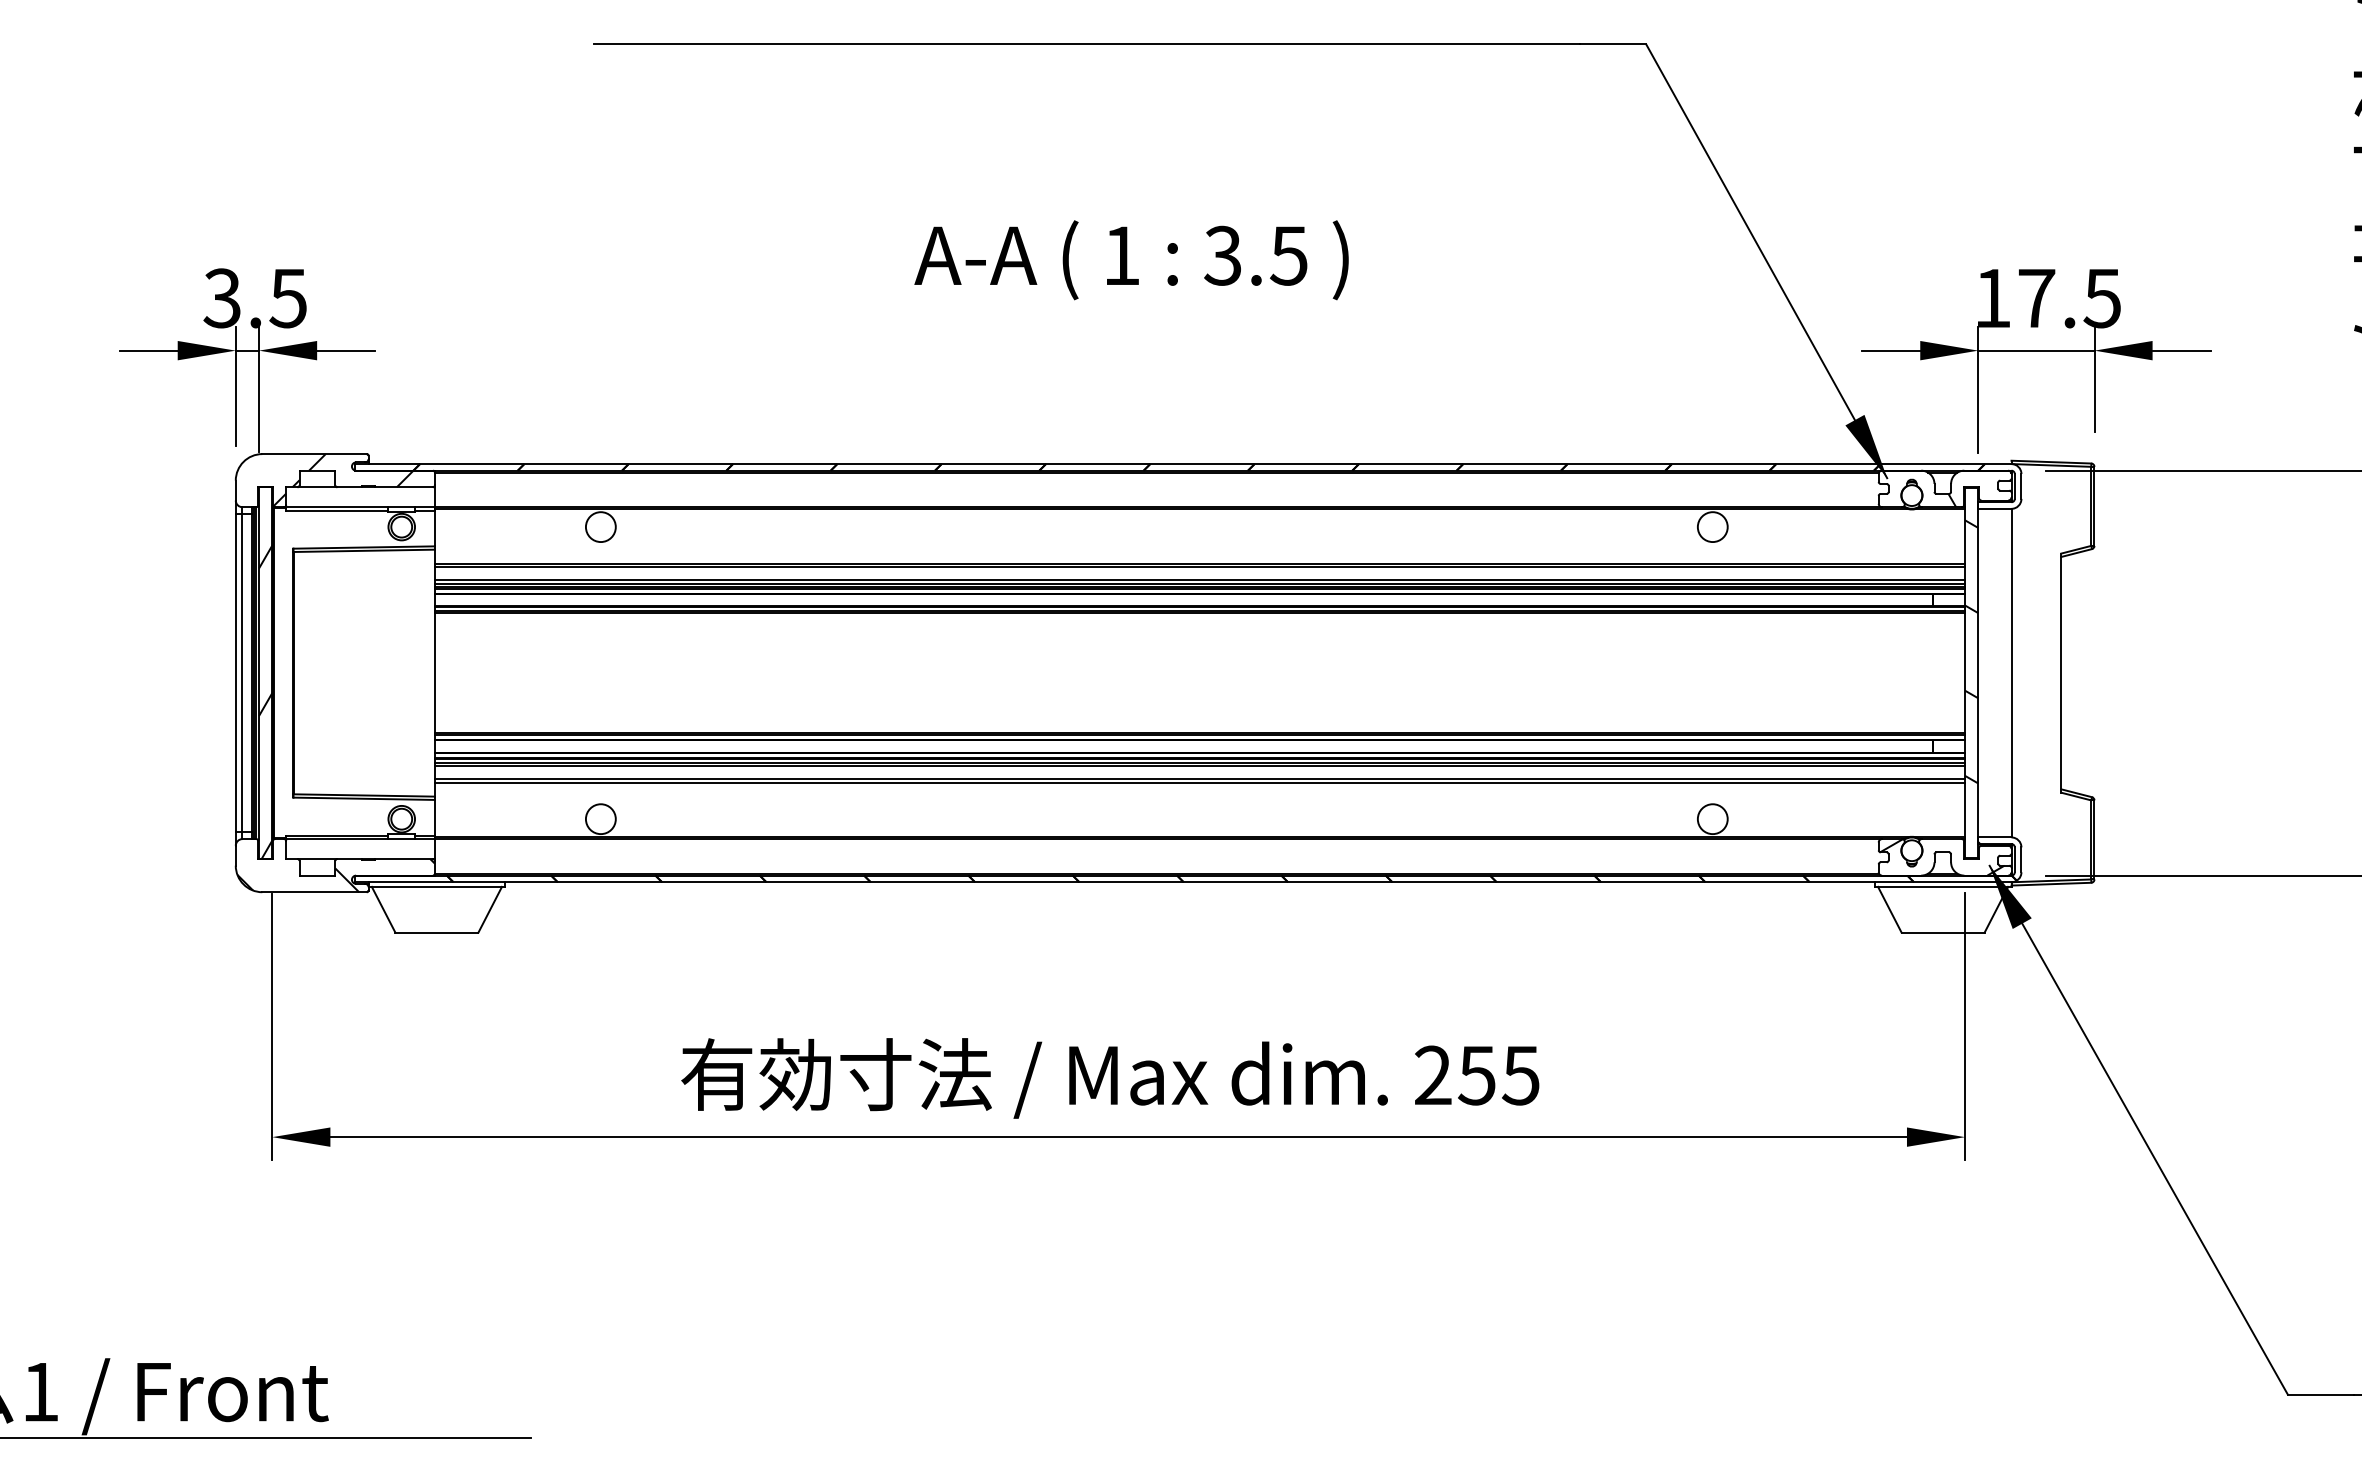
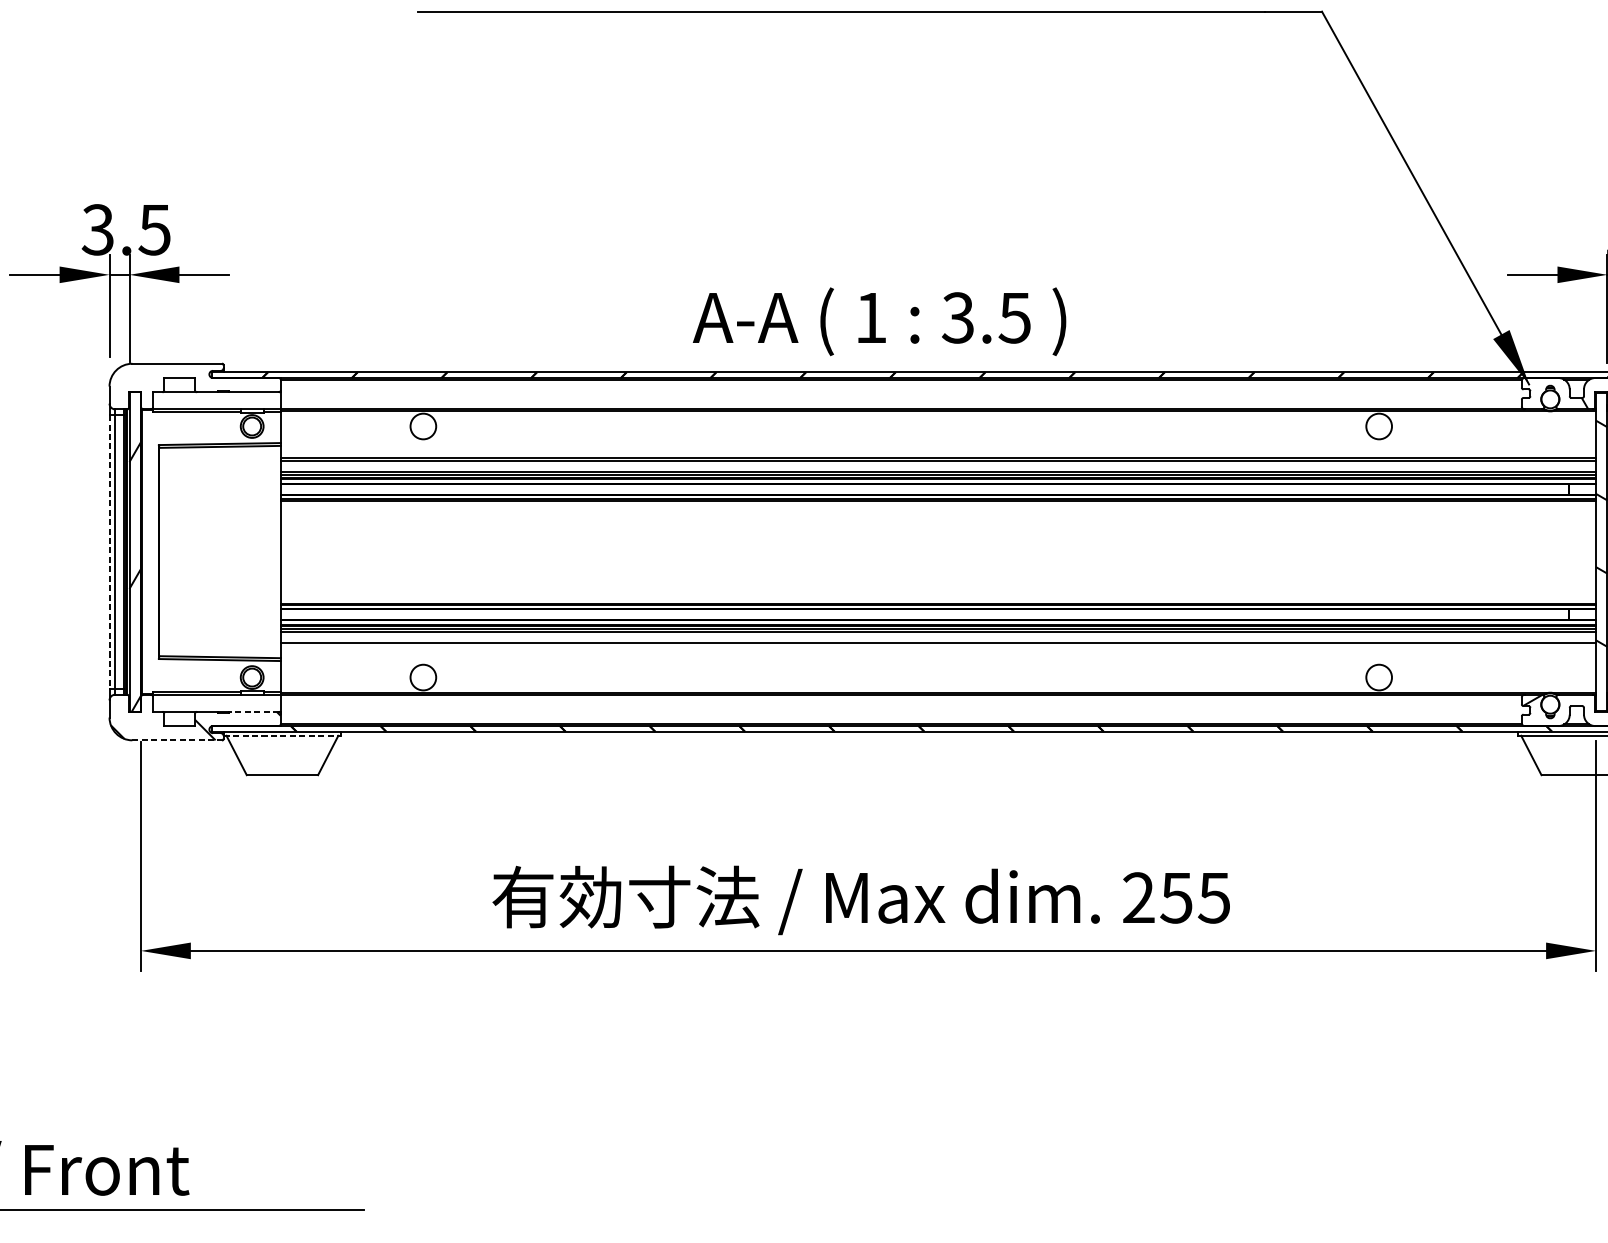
text: (1131, 260) -> (879, 321), moved
hatch: (343, 480) -> (202, 386), removed
line: (235, 673) -> (109, 552), solid -> dashed
line: (1199, 782) -> (937, 646), removed
line: (404, 859) -> (254, 712), solid -> dashed
line: (437, 886) -> (282, 735), solid -> dashed
line: (314, 892) -> (177, 740), solid -> dashed

